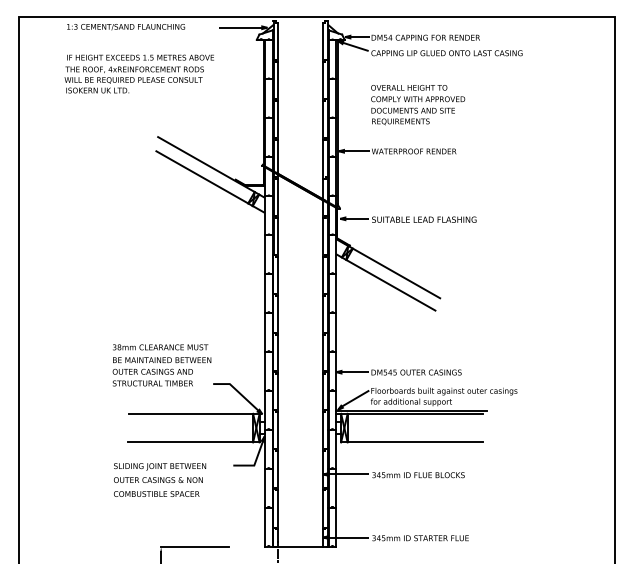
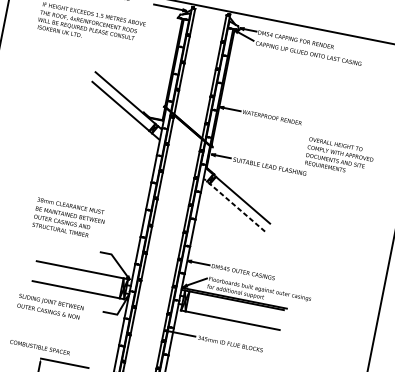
text: (418, 105) -> (339, 157), moved
line: (386, 282) -> (234, 205), solid -> dashed
text: (161, 365) -> (69, 218), moved
text: (156, 493) -> (39, 347), moved

